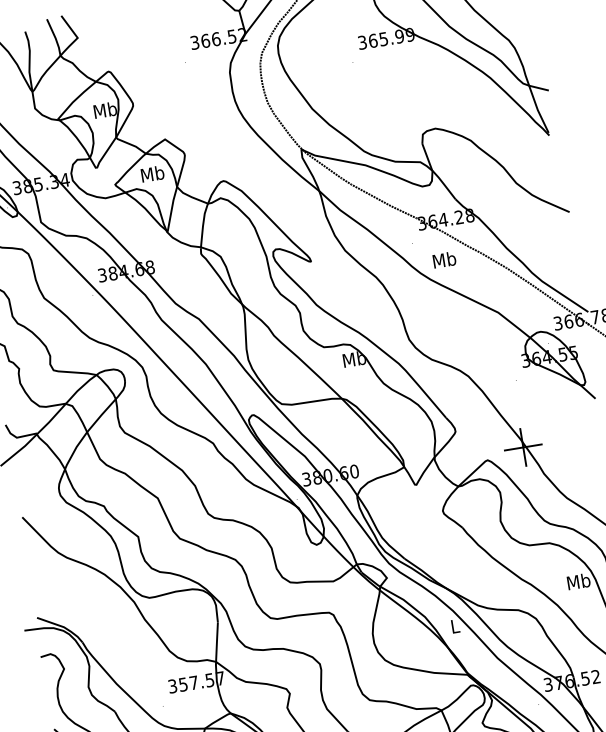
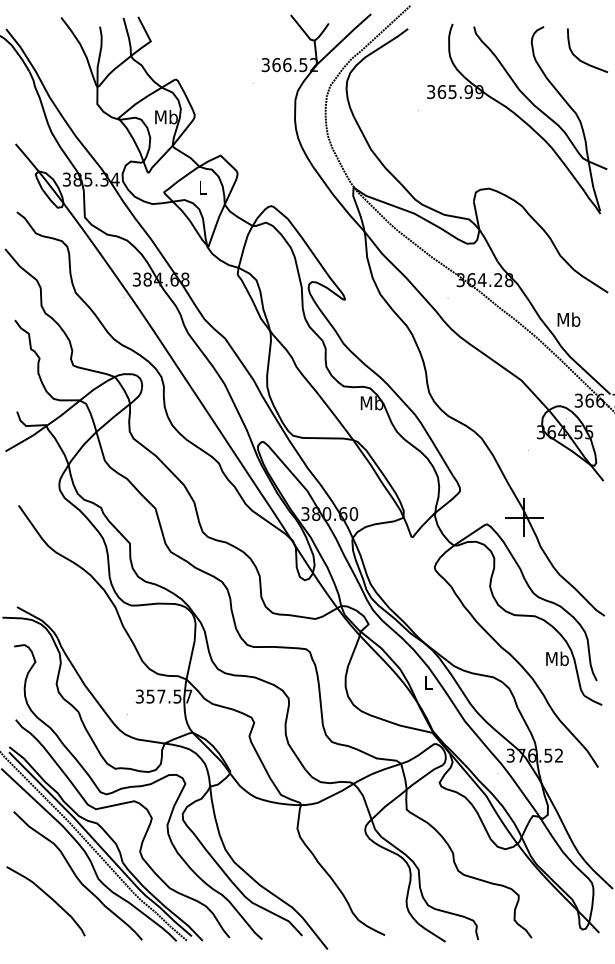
text: (152, 173) -> (202, 187), Mb -> L
text: (444, 259) -> (568, 319), moved

